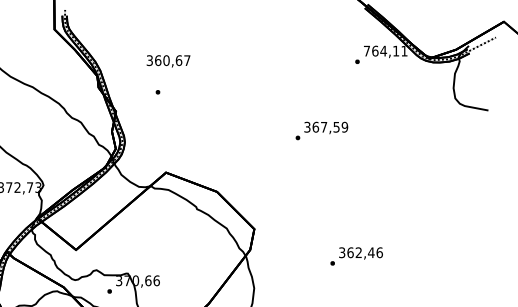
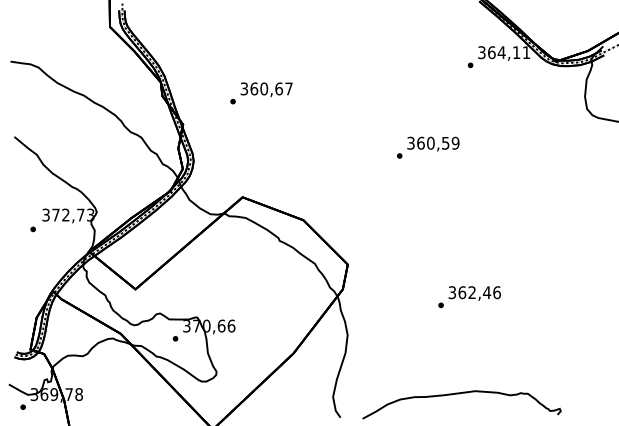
text: (366, 51) -> (481, 52), 764,11 -> 364,11
text: (168, 61) -> (266, 89), moved
text: (323, 126) -> (430, 142), 367,59 -> 360,59

